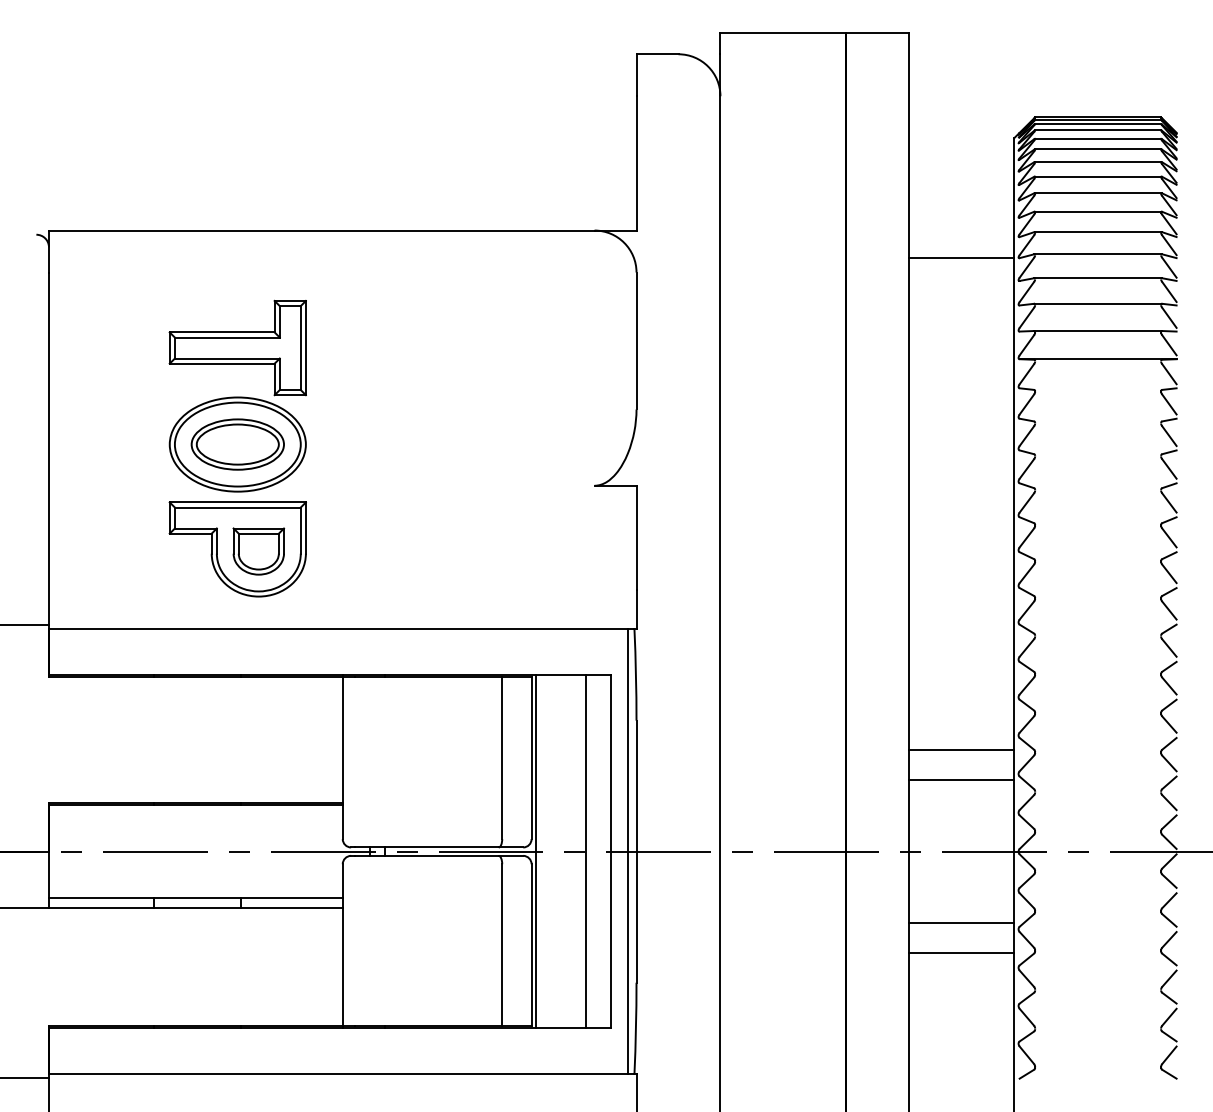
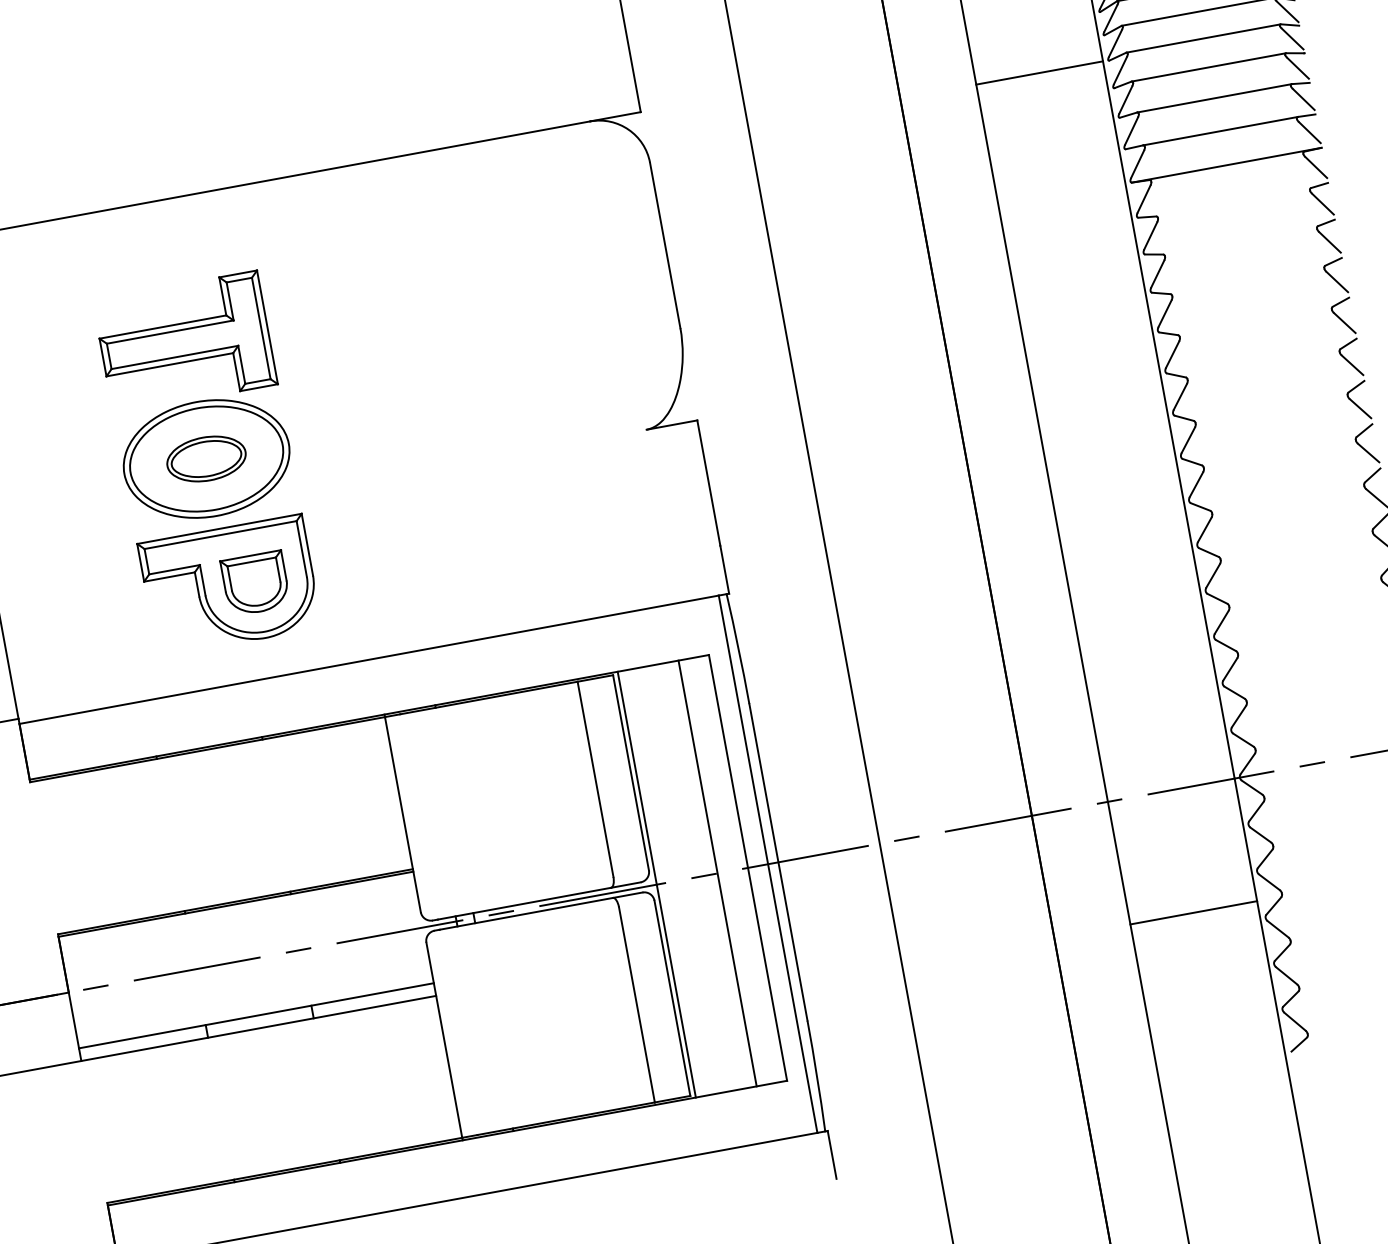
part: (237, 444) -> (206, 459), size x0.7
line: (961, 750) -> (1148, 668), removed
line: (961, 780) -> (1155, 704), removed
line: (961, 923) -> (1186, 877), removed

